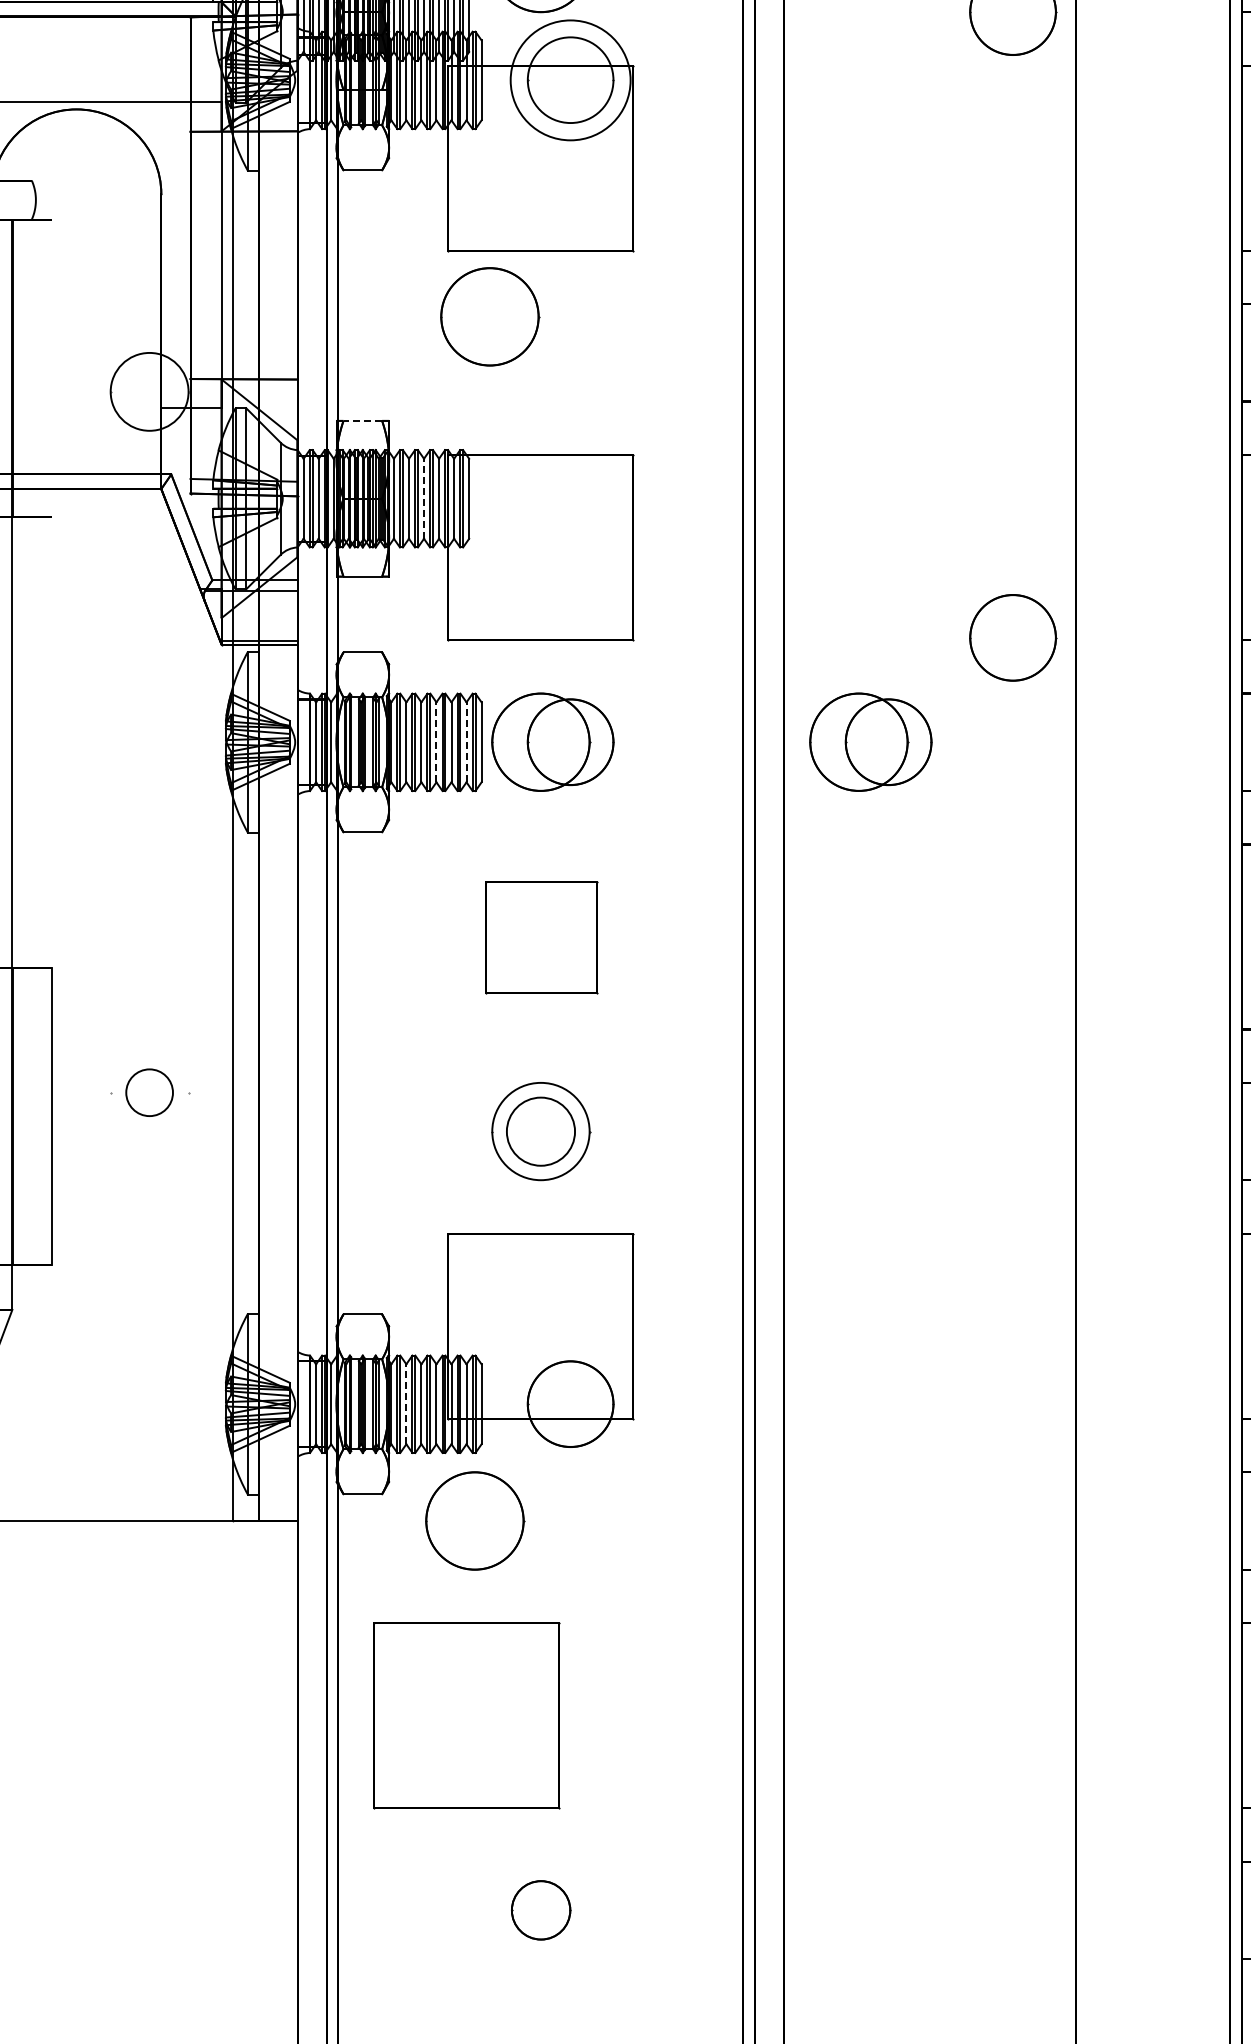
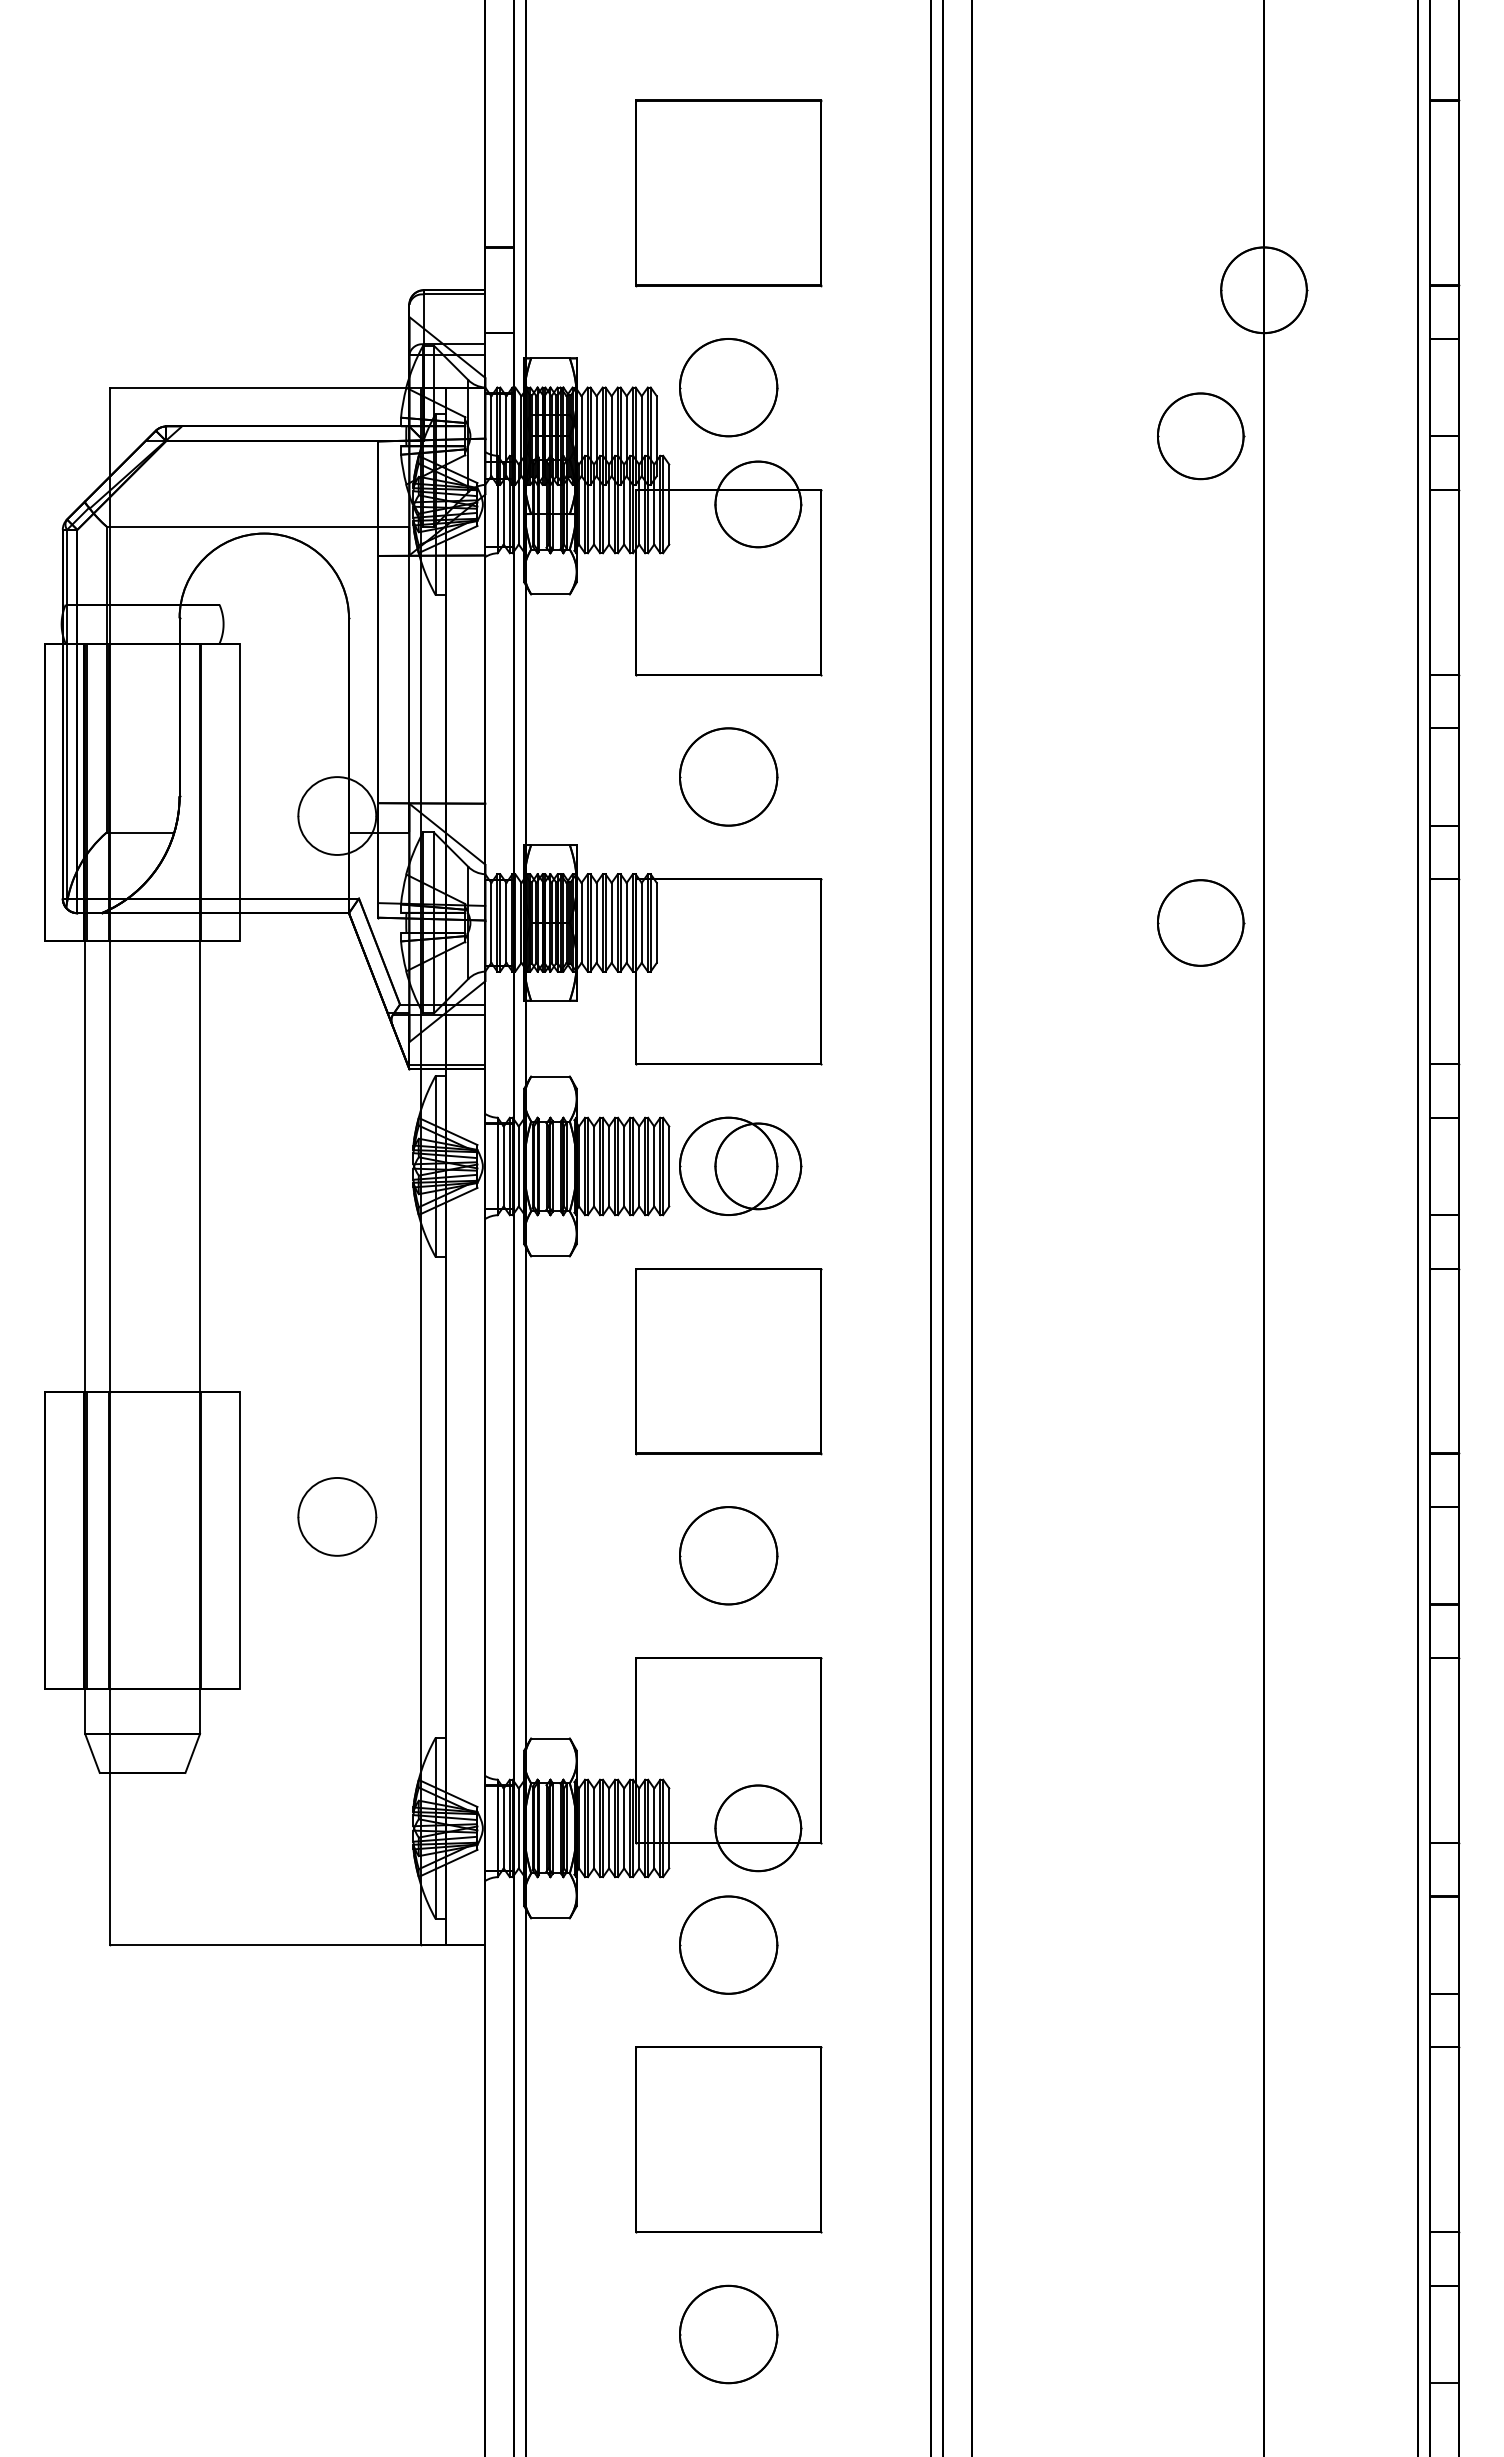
circle: (570, 80) -> (758, 504), size x0.71
circle: (489, 316) -> (728, 776), moved
line: (51, 367) -> (239, 791), added
line: (362, 421) -> (550, 845), dashed -> solid
line: (423, 498) -> (611, 922), dashed -> solid
part: (1013, 637) -> (1201, 922), moved
part: (870, 741) -> (1058, 1165), removed
line: (436, 742) -> (624, 1166), dashed -> solid
line: (466, 742) -> (654, 1166), dashed -> solid
part: (540, 937) -> (728, 1361), size x1.67
circle: (149, 1092) -> (337, 1516), size x1.67
circle: (540, 1131) -> (728, 1555), size x1.43
line: (406, 1404) -> (594, 1828), dashed -> solid
circle: (474, 1520) -> (728, 1944), moved
part: (466, 1715) -> (728, 2139), moved
part: (540, 1910) -> (728, 2334), size x1.67

